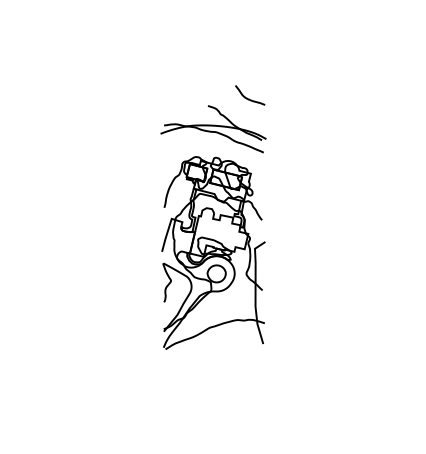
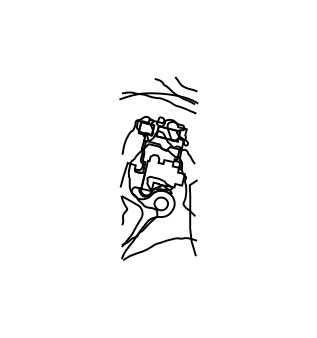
curve: (249, 98) -> (185, 86), moved

